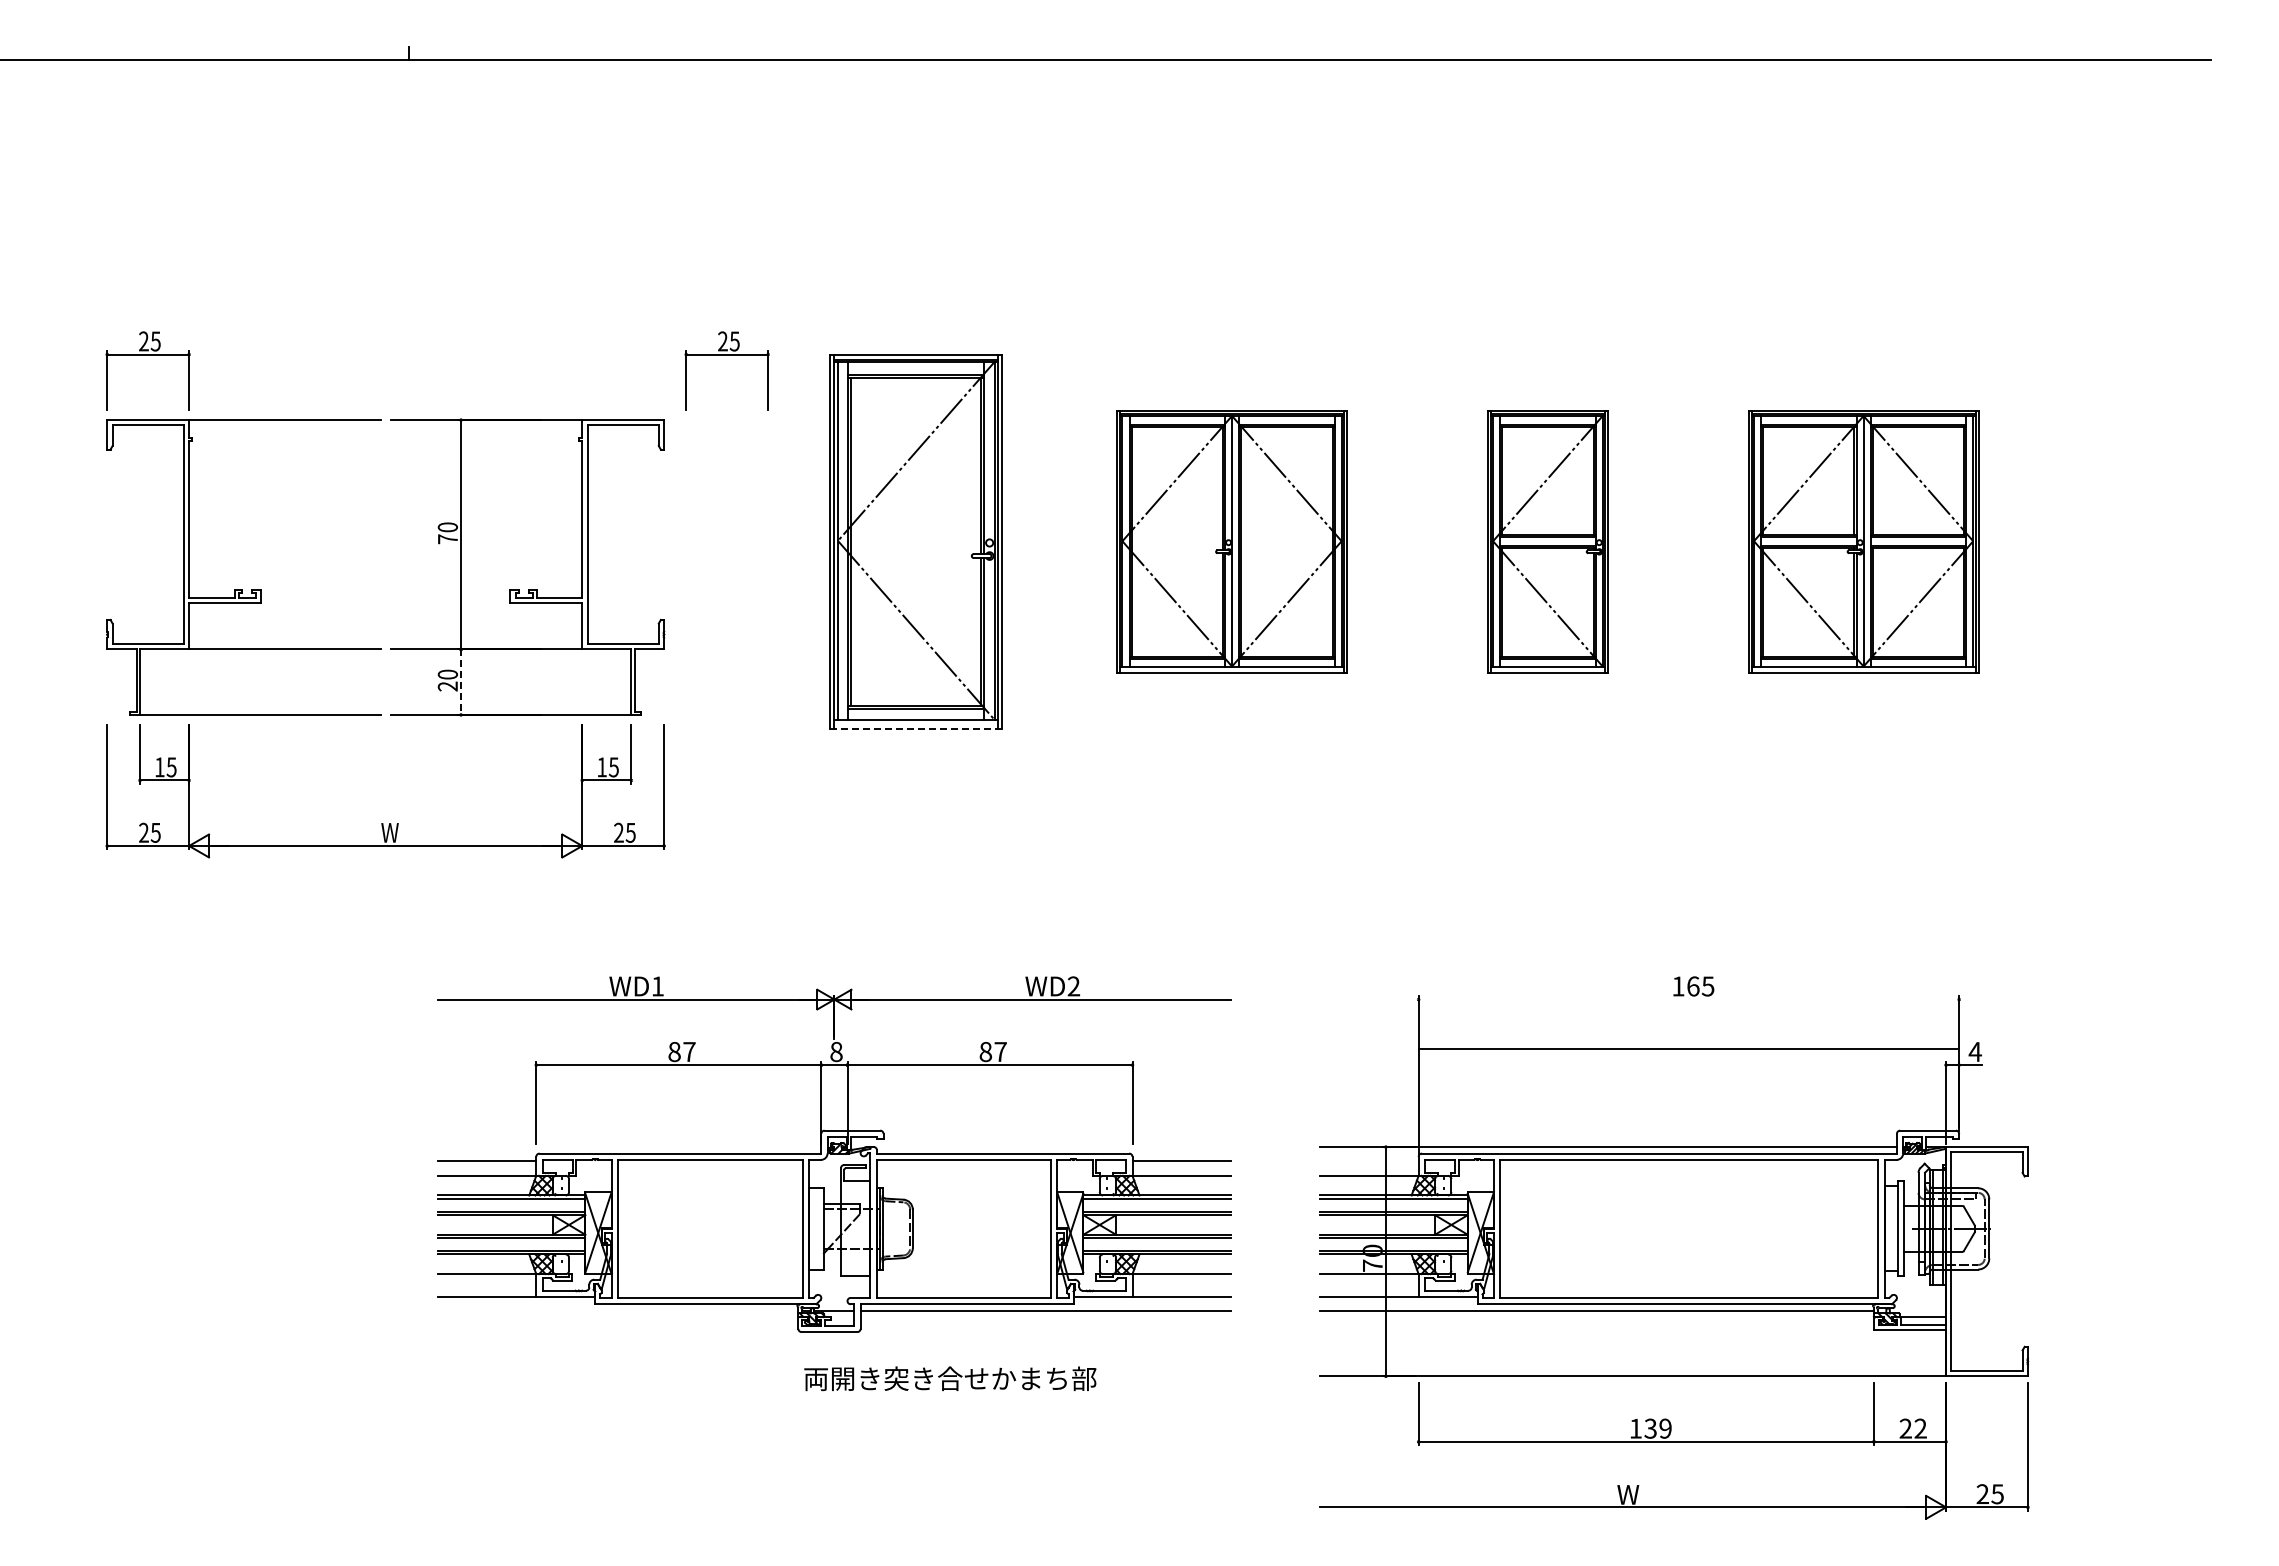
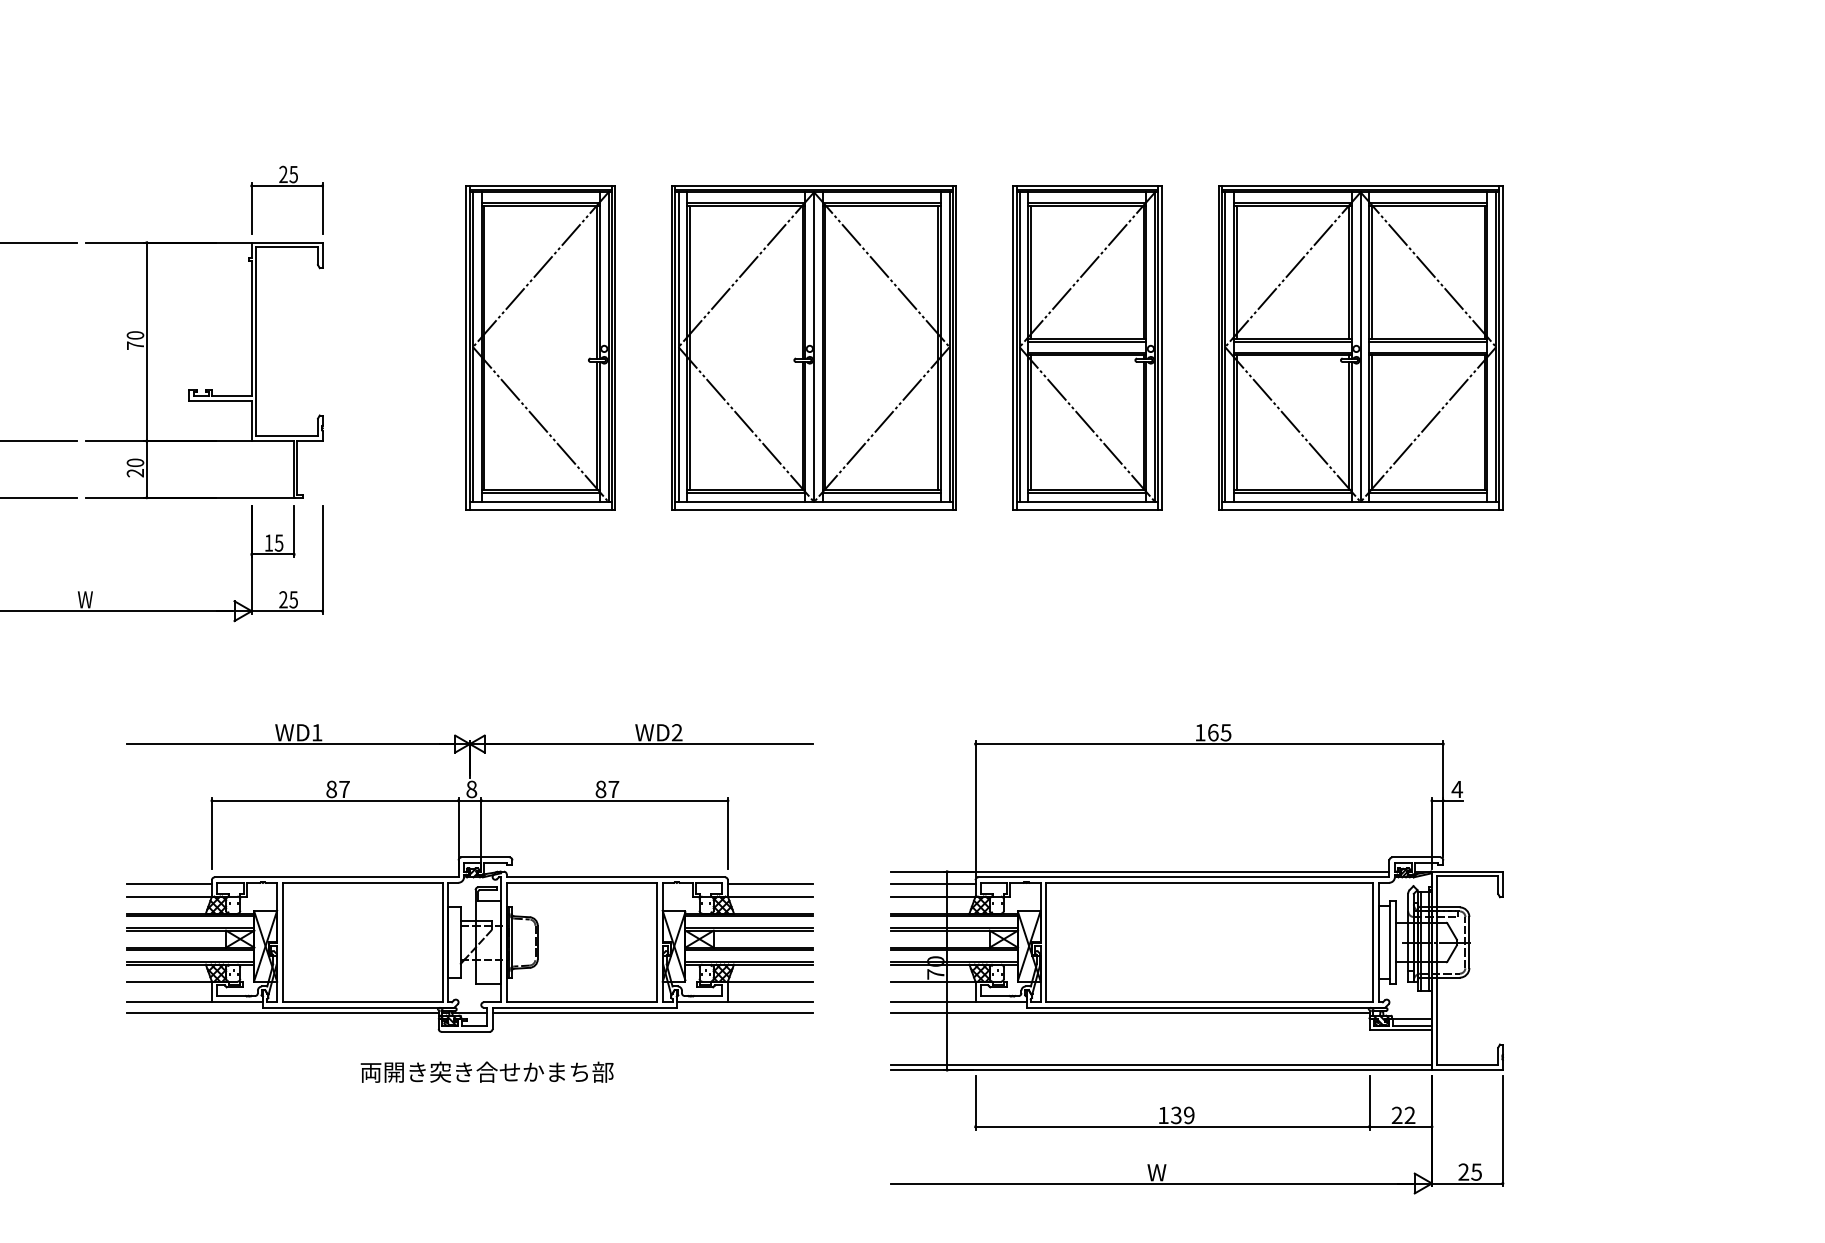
part: (726, 355) -> (286, 186), moved
part: (1231, 541) -> (813, 347), size x1.43
part: (1547, 541) -> (1087, 347), size x1.43
part: (1863, 541) -> (1360, 347), size x1.43
line: (461, 682) -> (147, 469), dashed -> solid
line: (916, 728) -> (540, 509), dashed -> solid
line: (1688, 1048) -> (1209, 744), moved
line: (1369, 1160) -> (933, 883), added
line: (618, 1310) -> (283, 1013), added
line: (1633, 1370) -> (1161, 1065), added
text: (950, 1378) -> (487, 1072), moved

